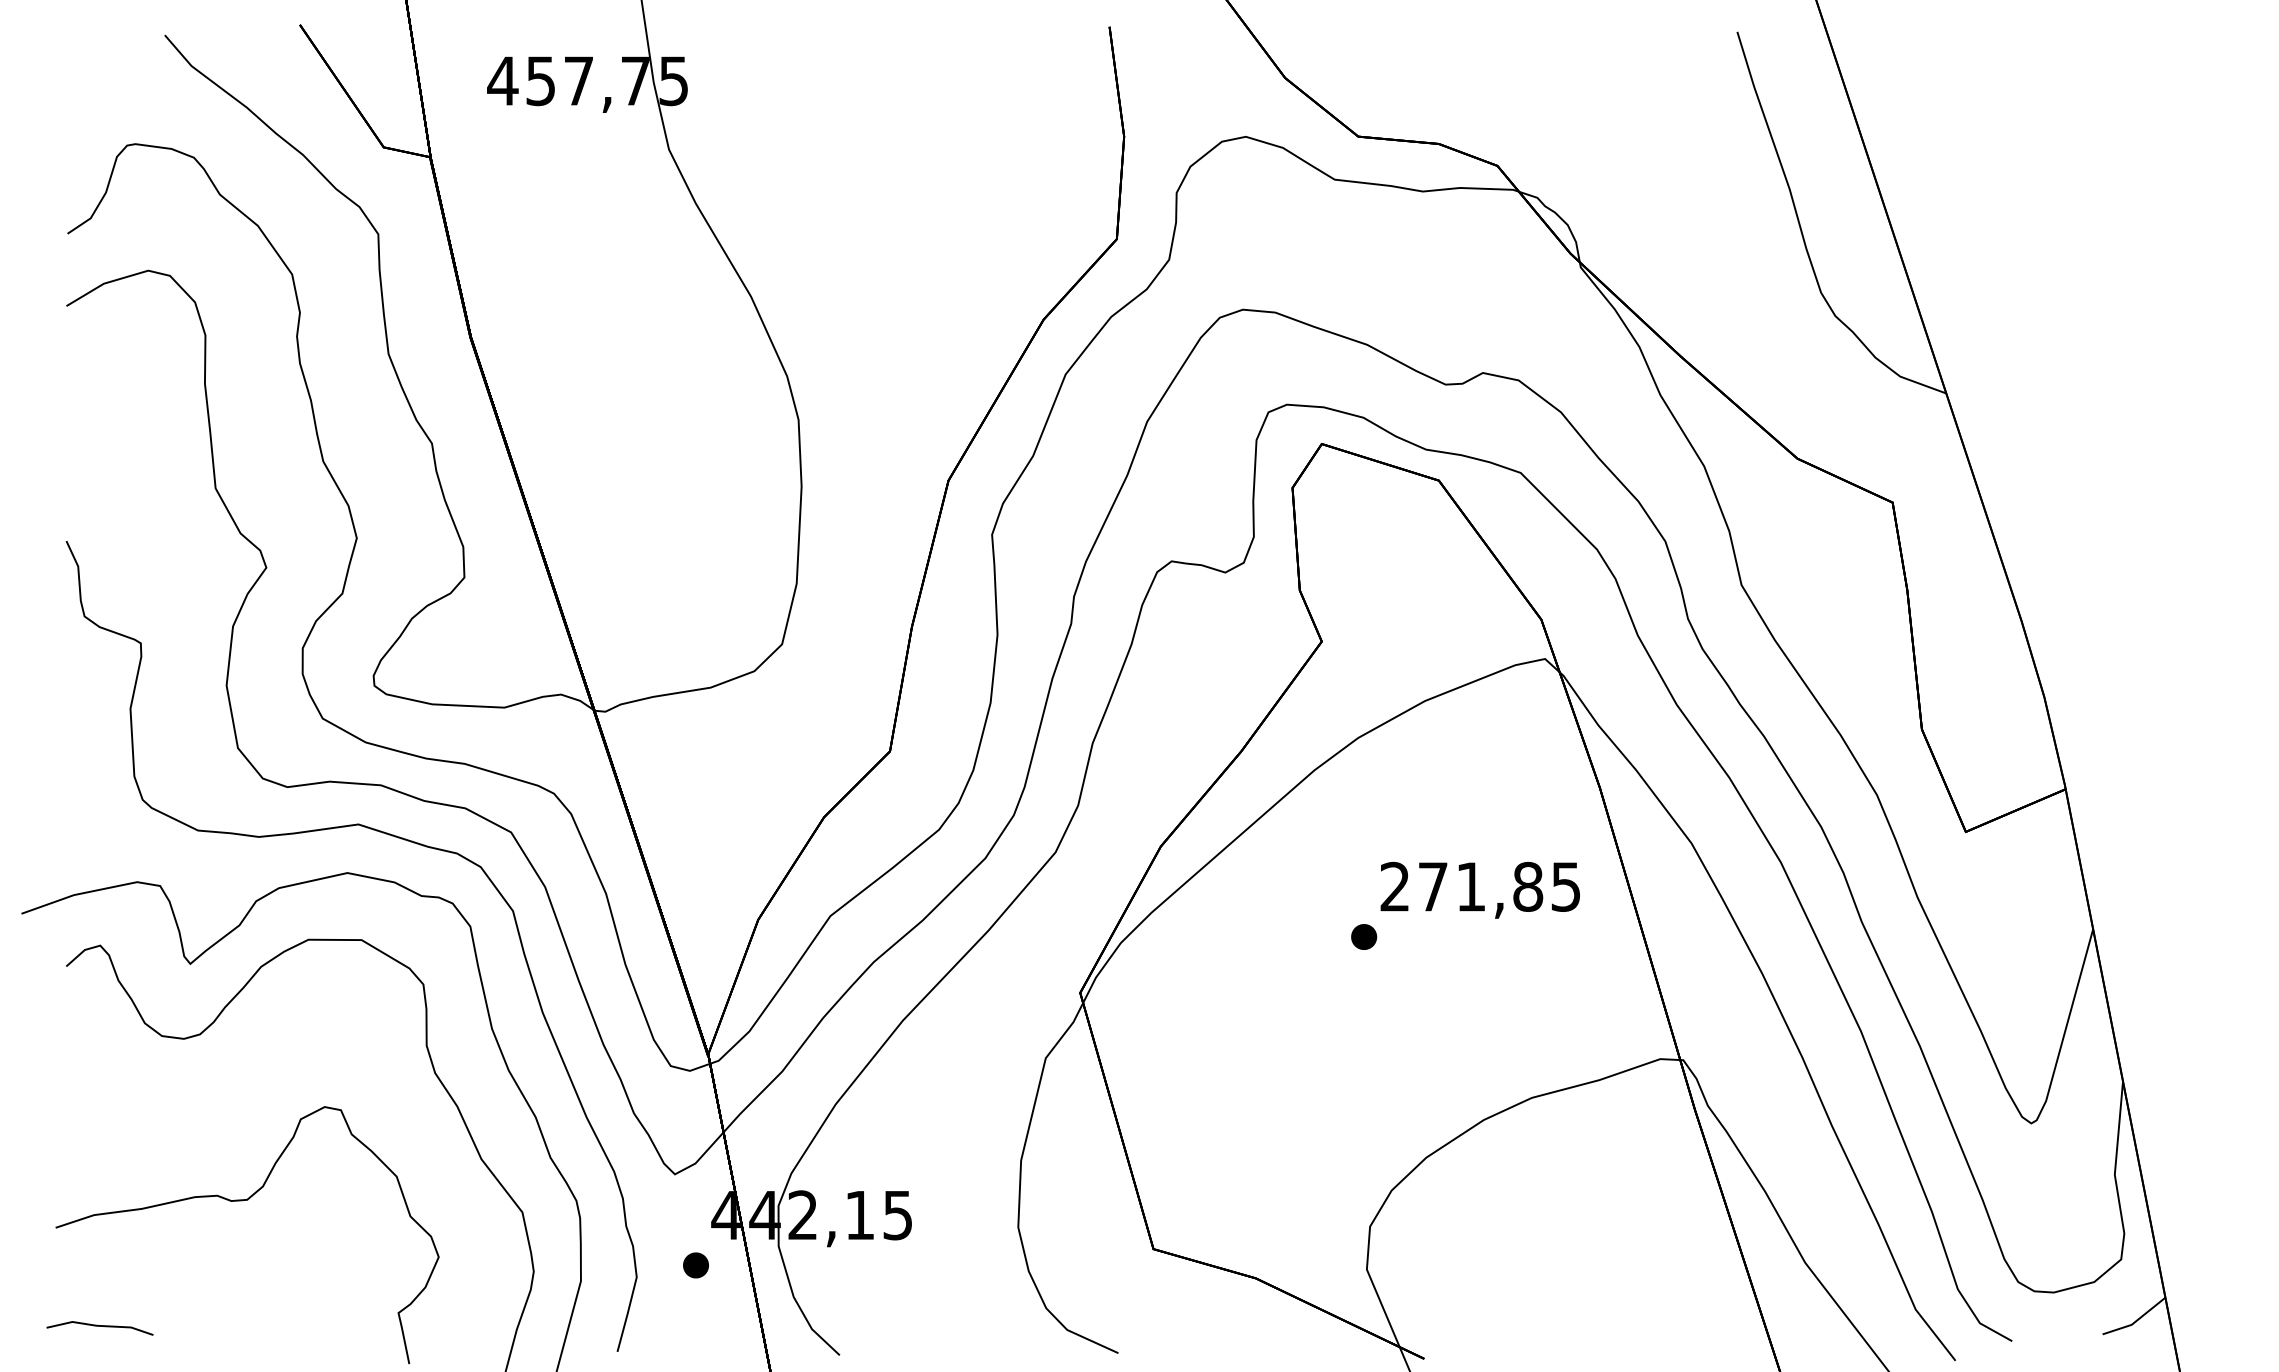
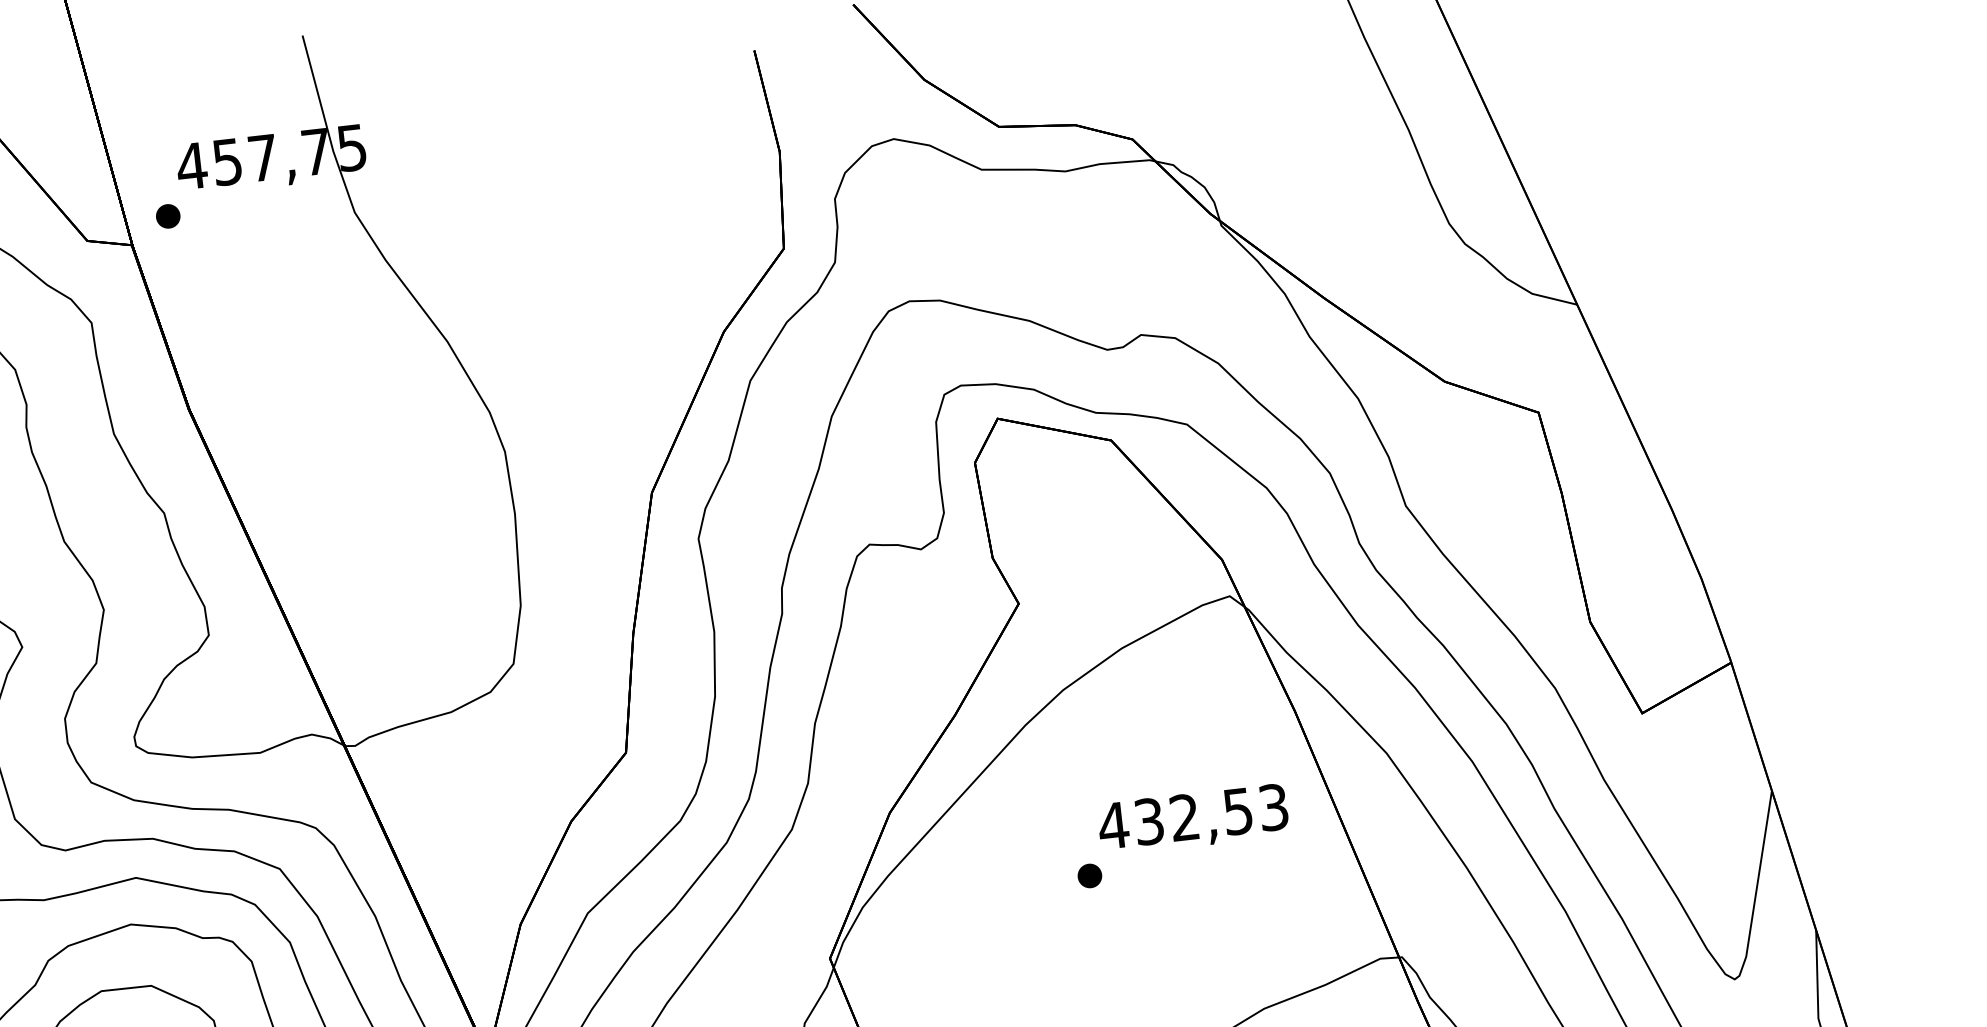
part: (471, 131) -> (167, 216), added
text: (1479, 886) -> (1192, 816), 271,85 -> 432,53

